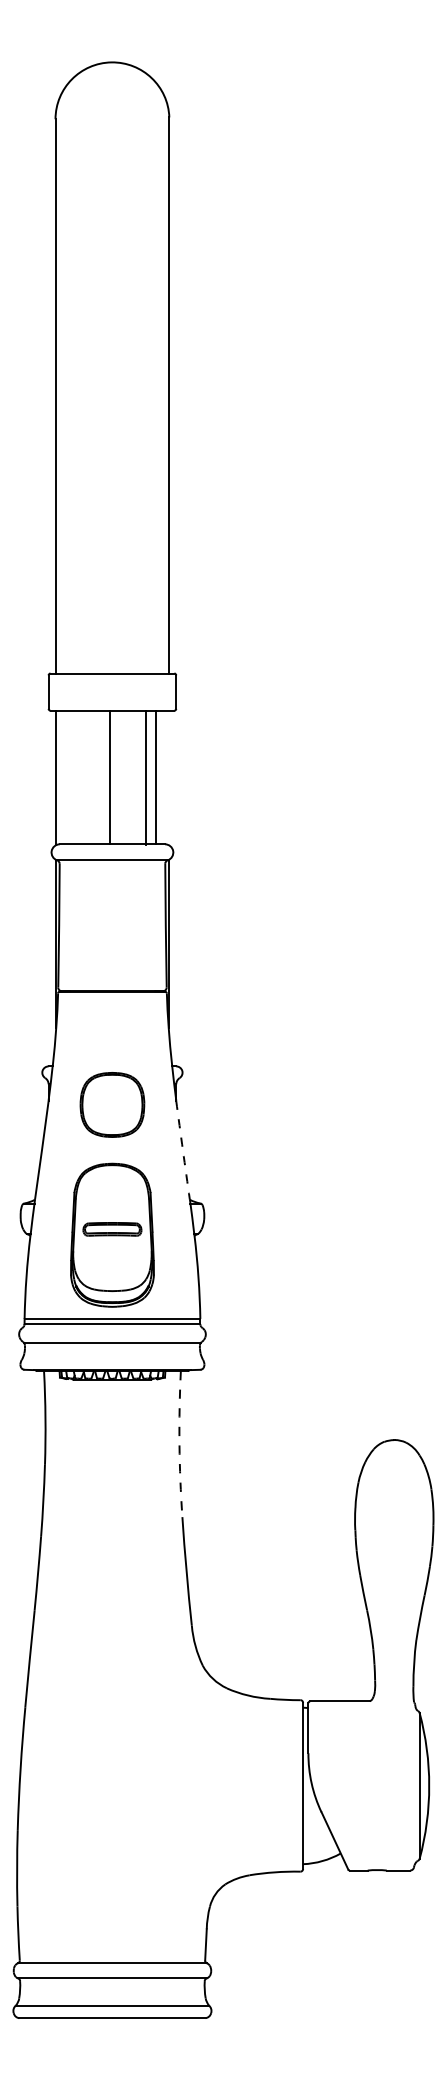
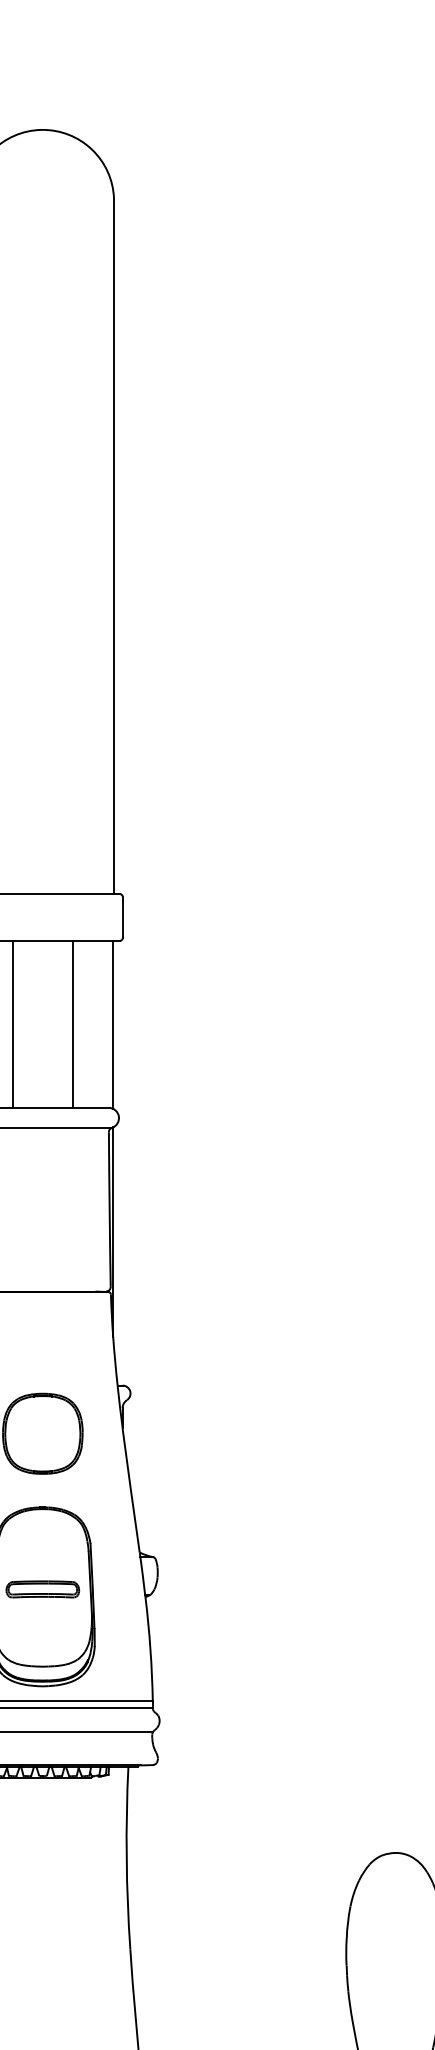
line: (109, 777) -> (12, 1024), moved
line: (145, 777) -> (112, 1024), moved
line: (156, 777) -> (72, 1024), moved
arc: (182, 1150) -> (130, 1490), dashed -> solid
arc: (179, 1444) -> (126, 1858), dashed -> solid

